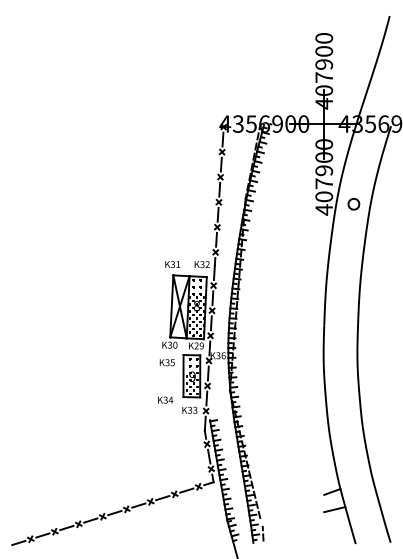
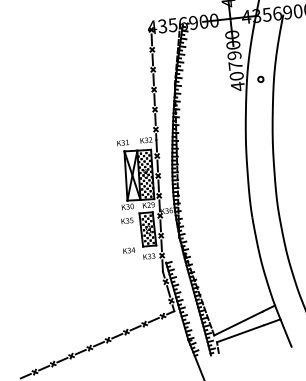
part: (353, 203) -> (260, 78), size x0.62
line: (292, 506) -> (238, 323), added
line: (293, 519) -> (240, 333), added

